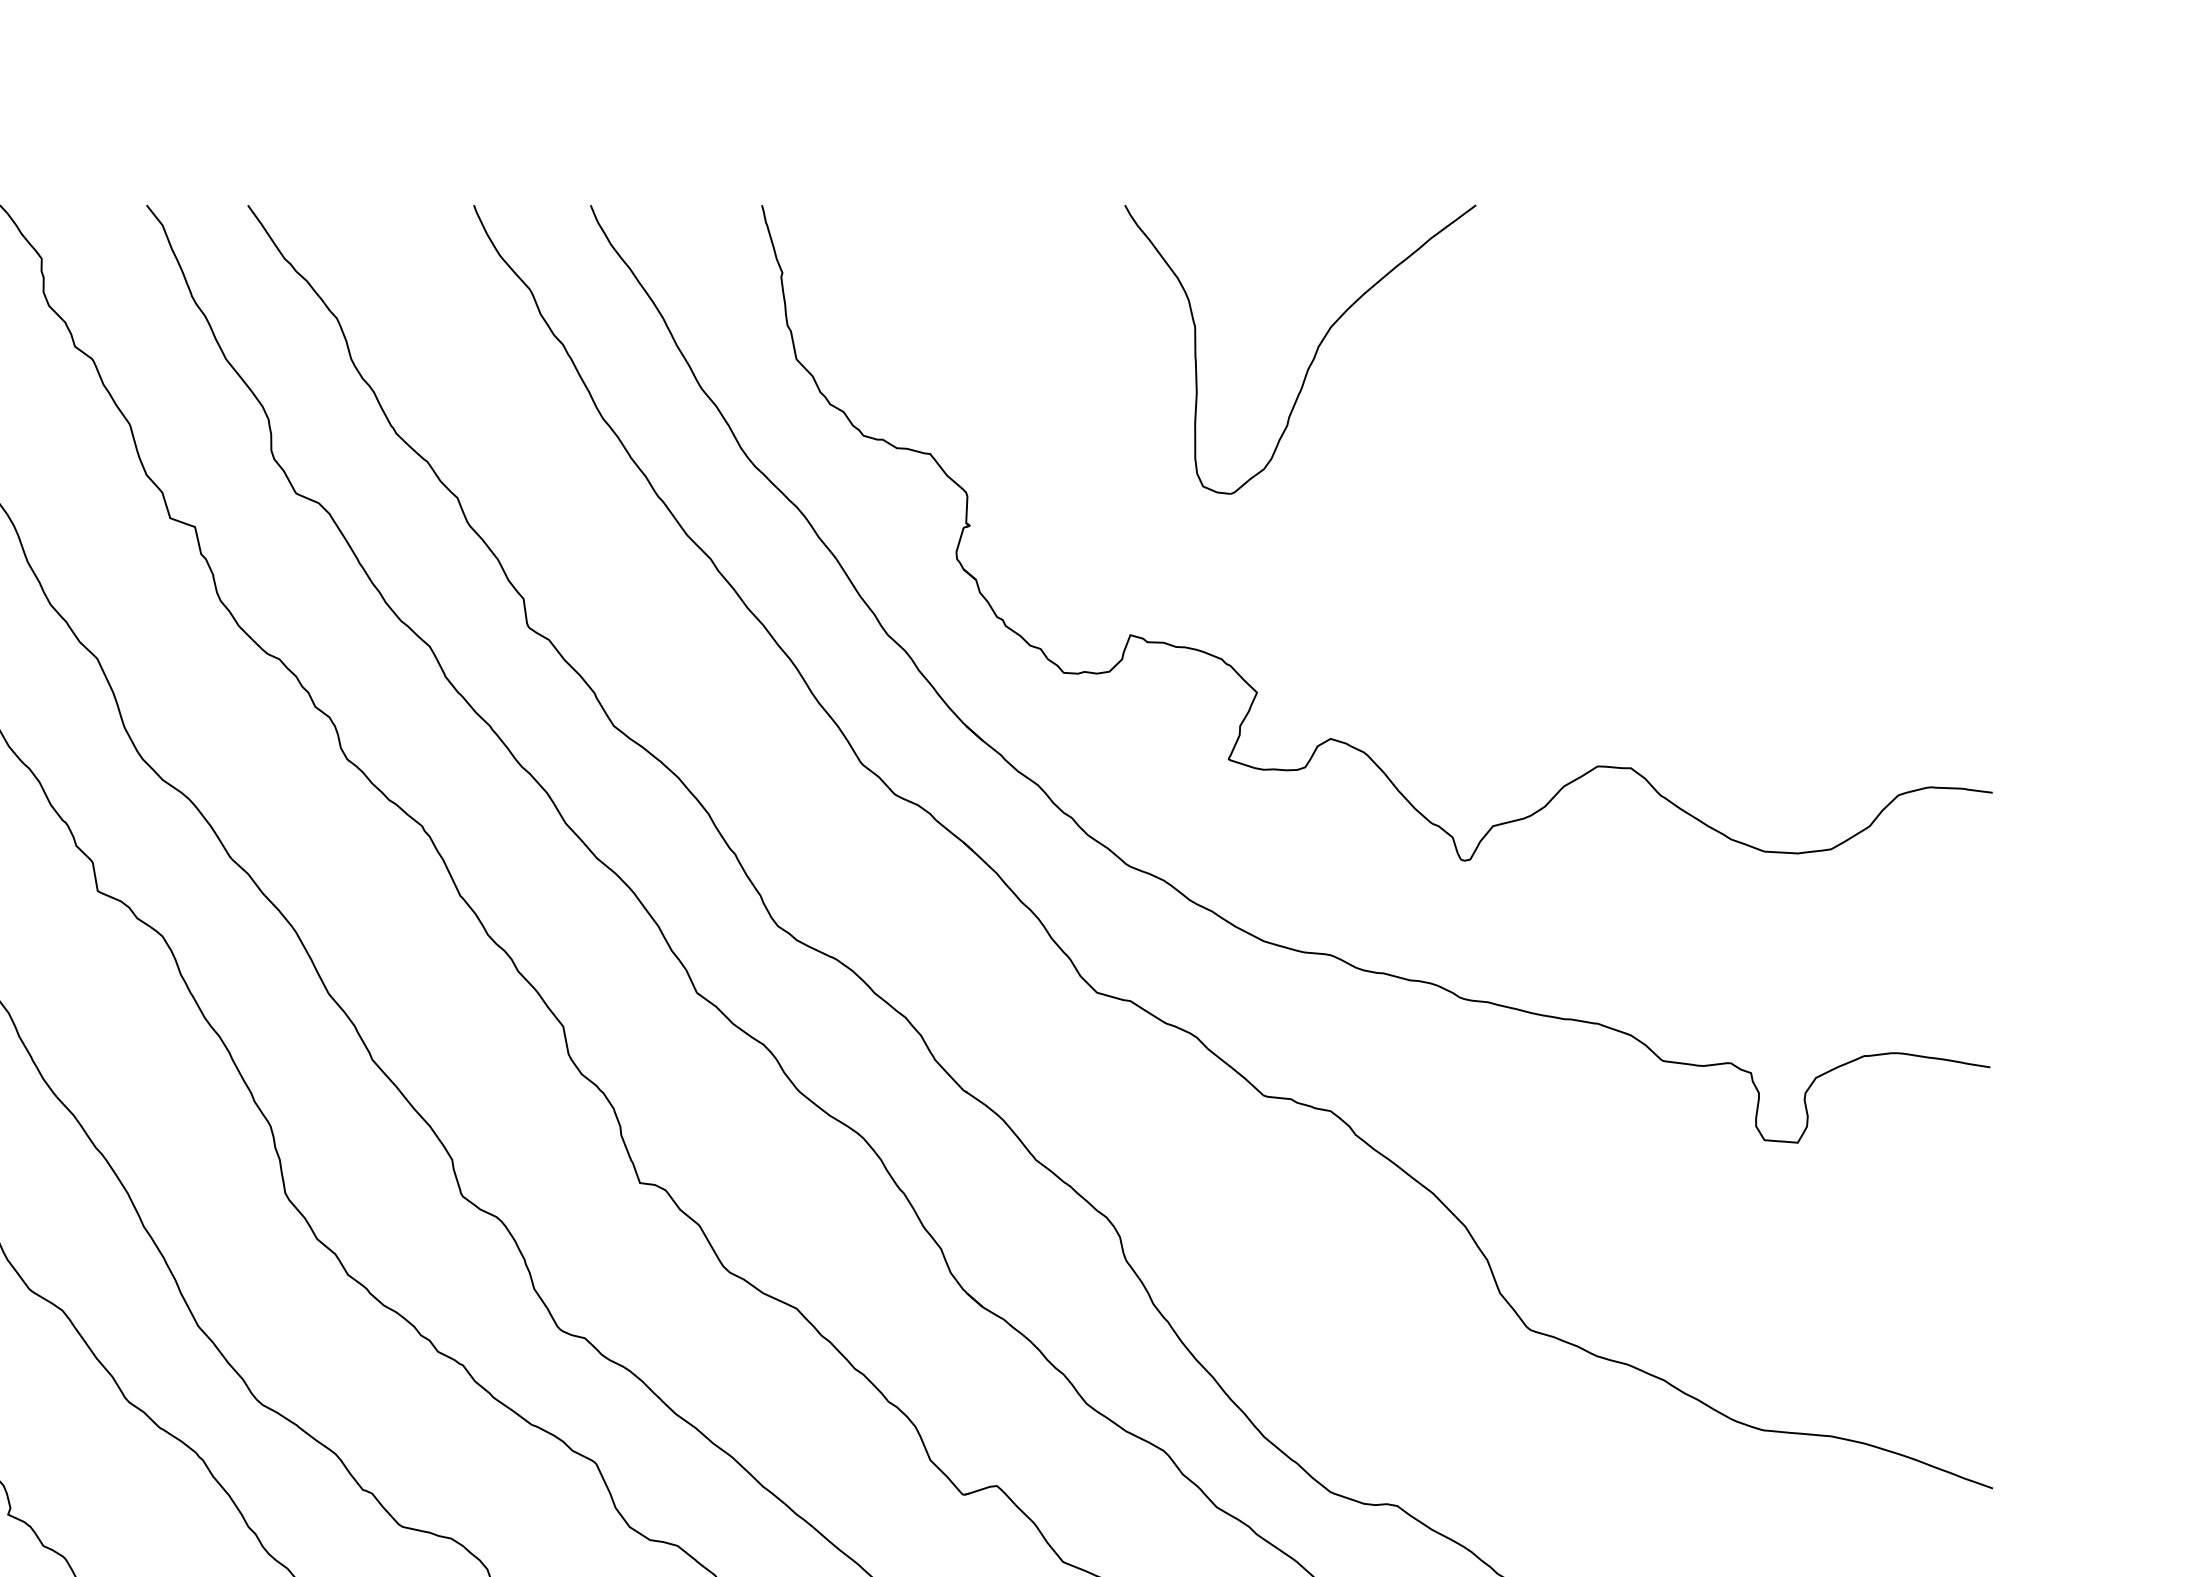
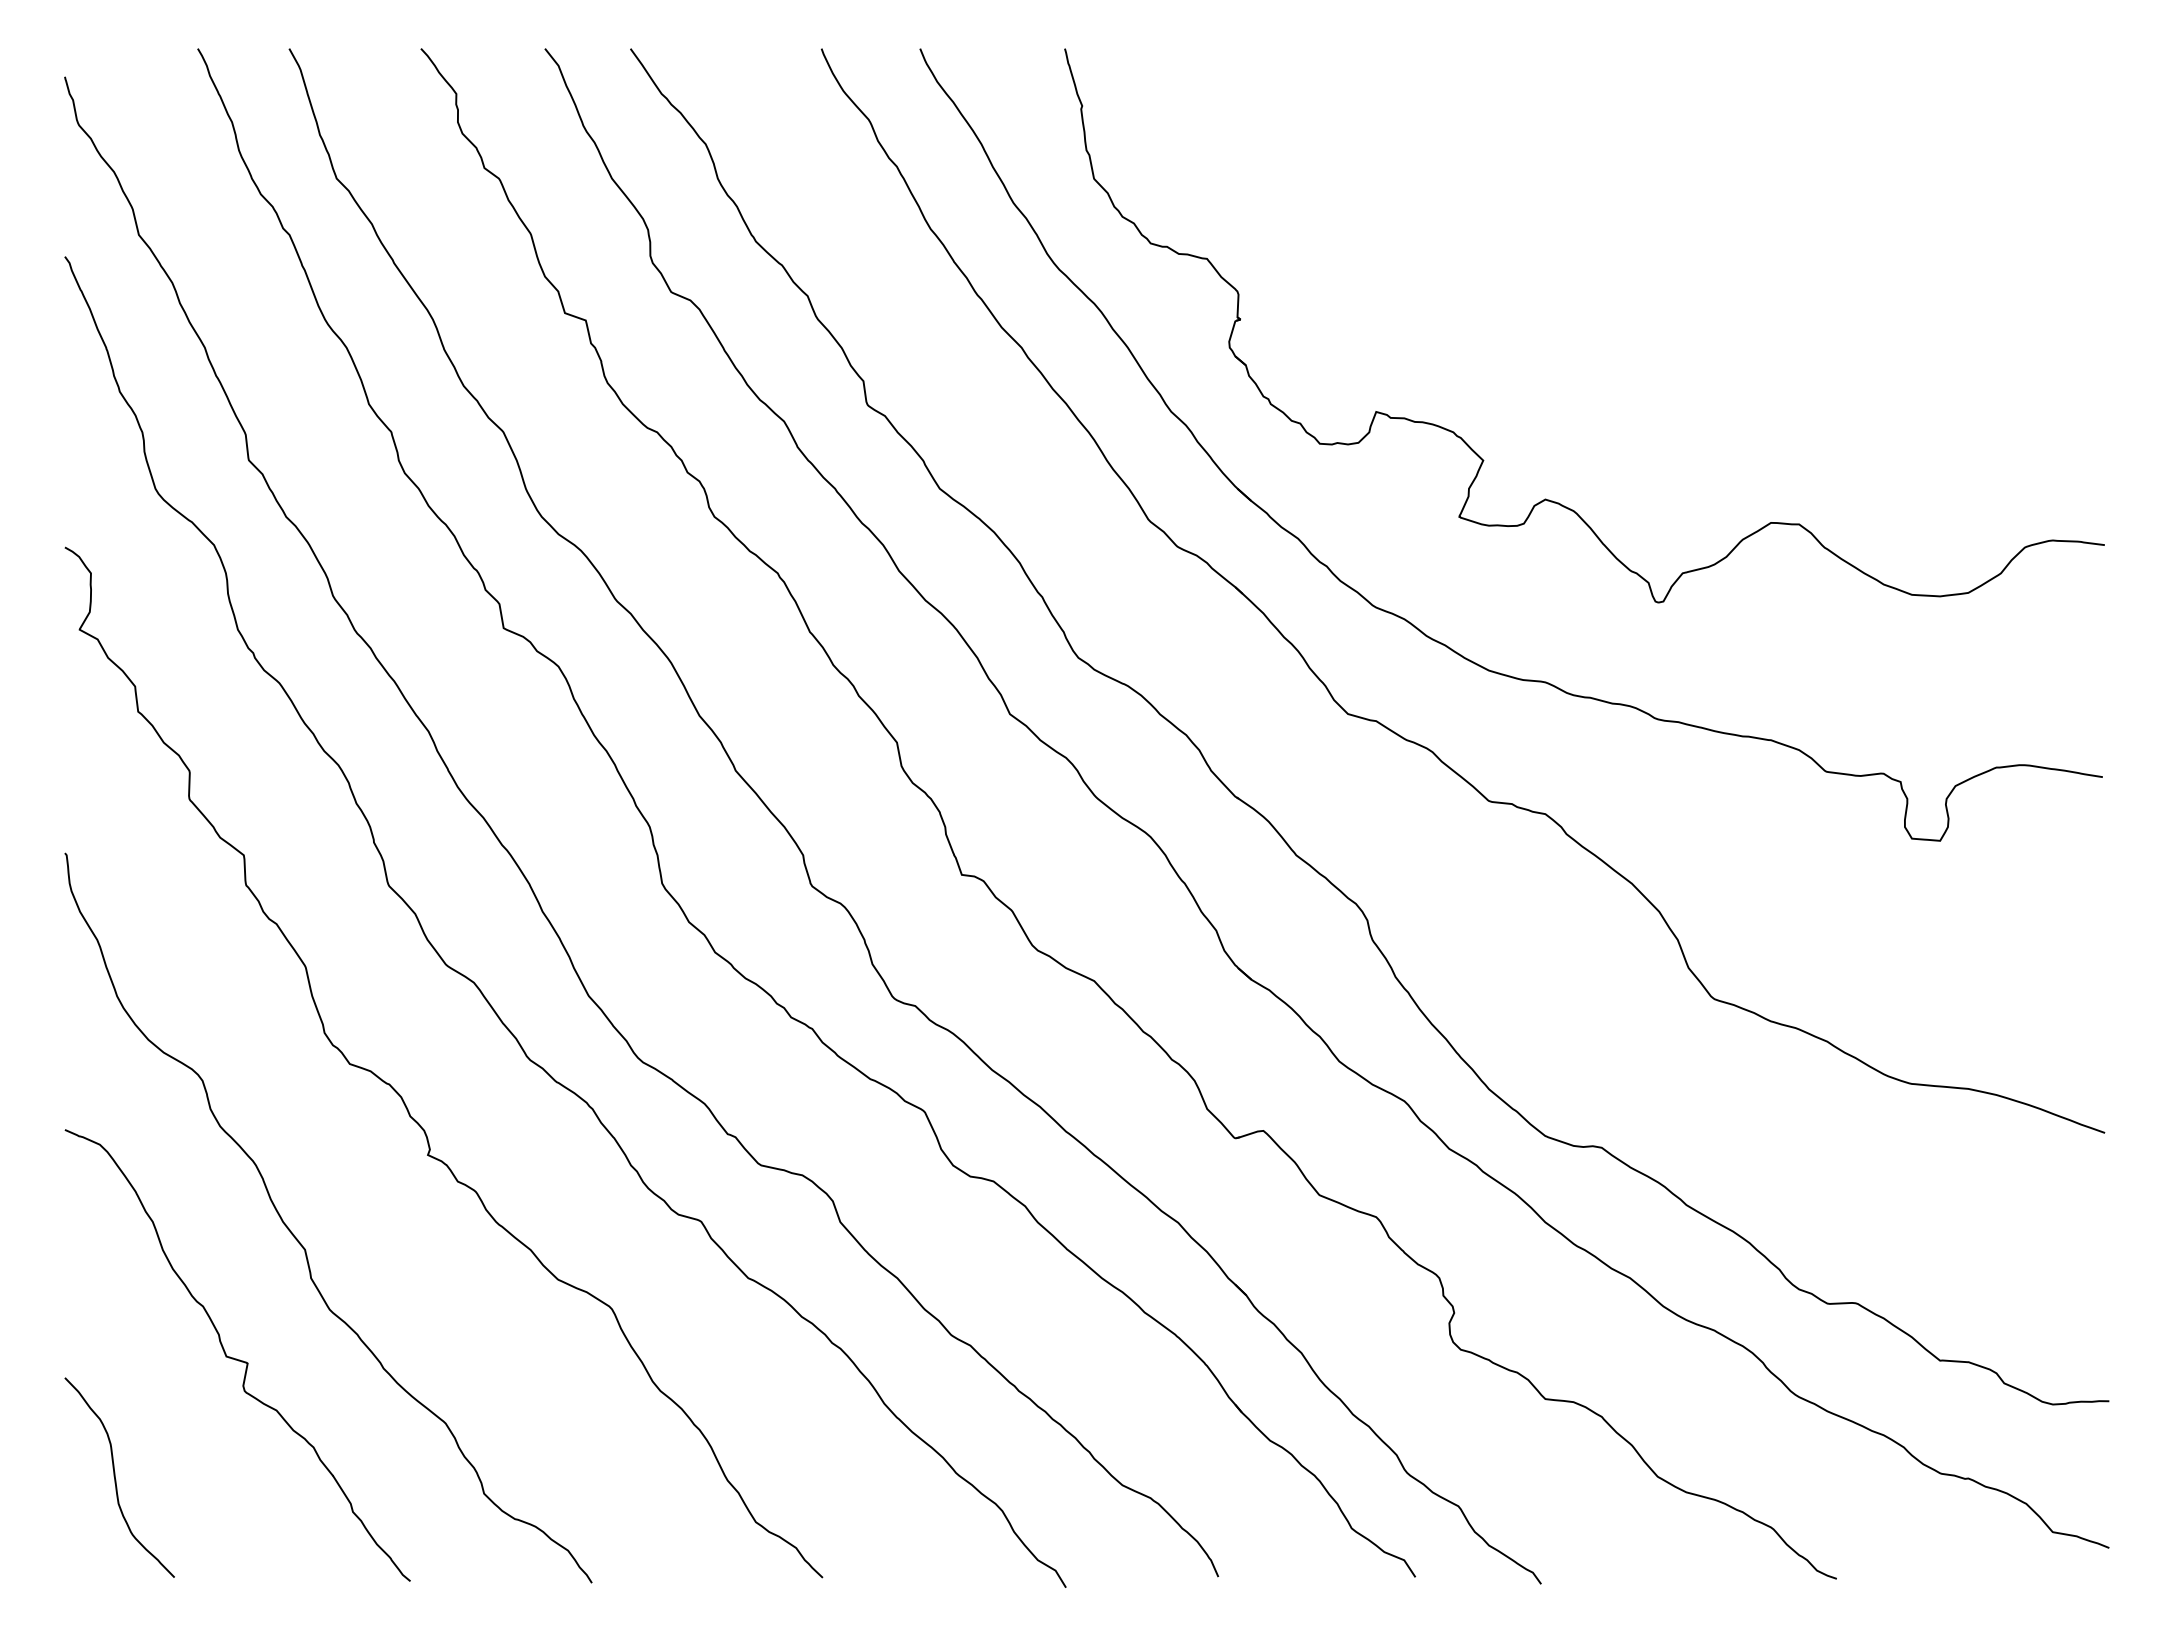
part: (1314, 354) -> (1531, 174), removed

